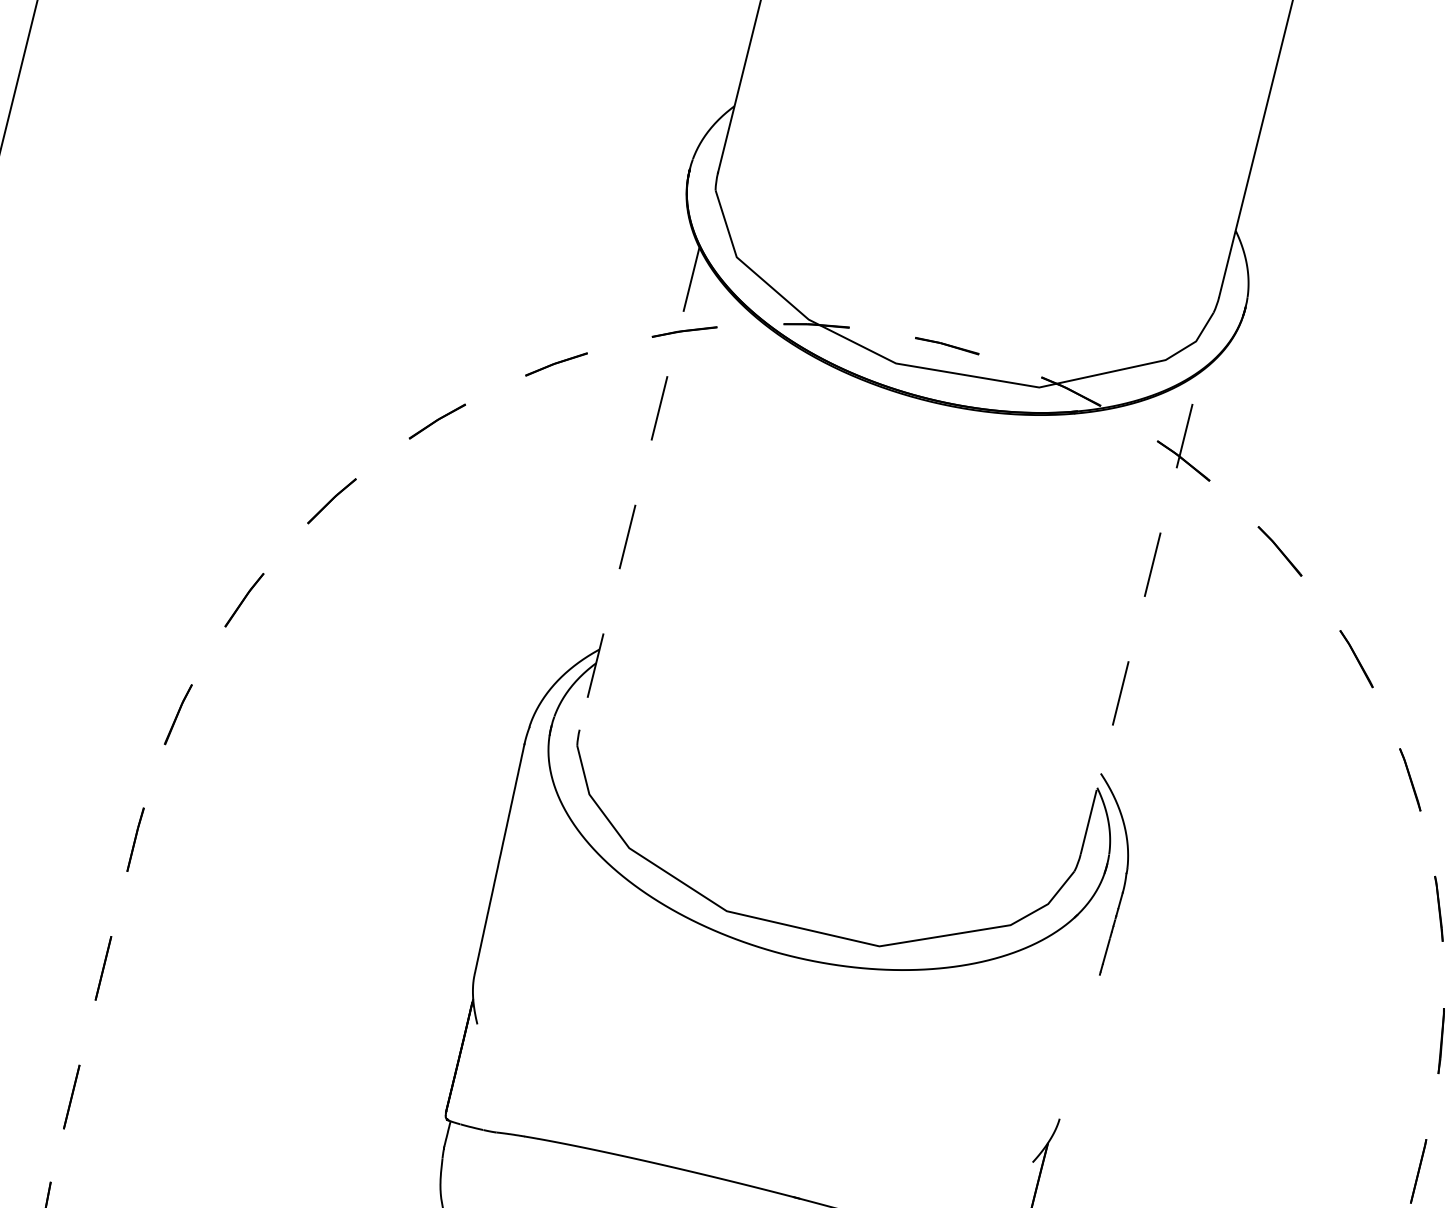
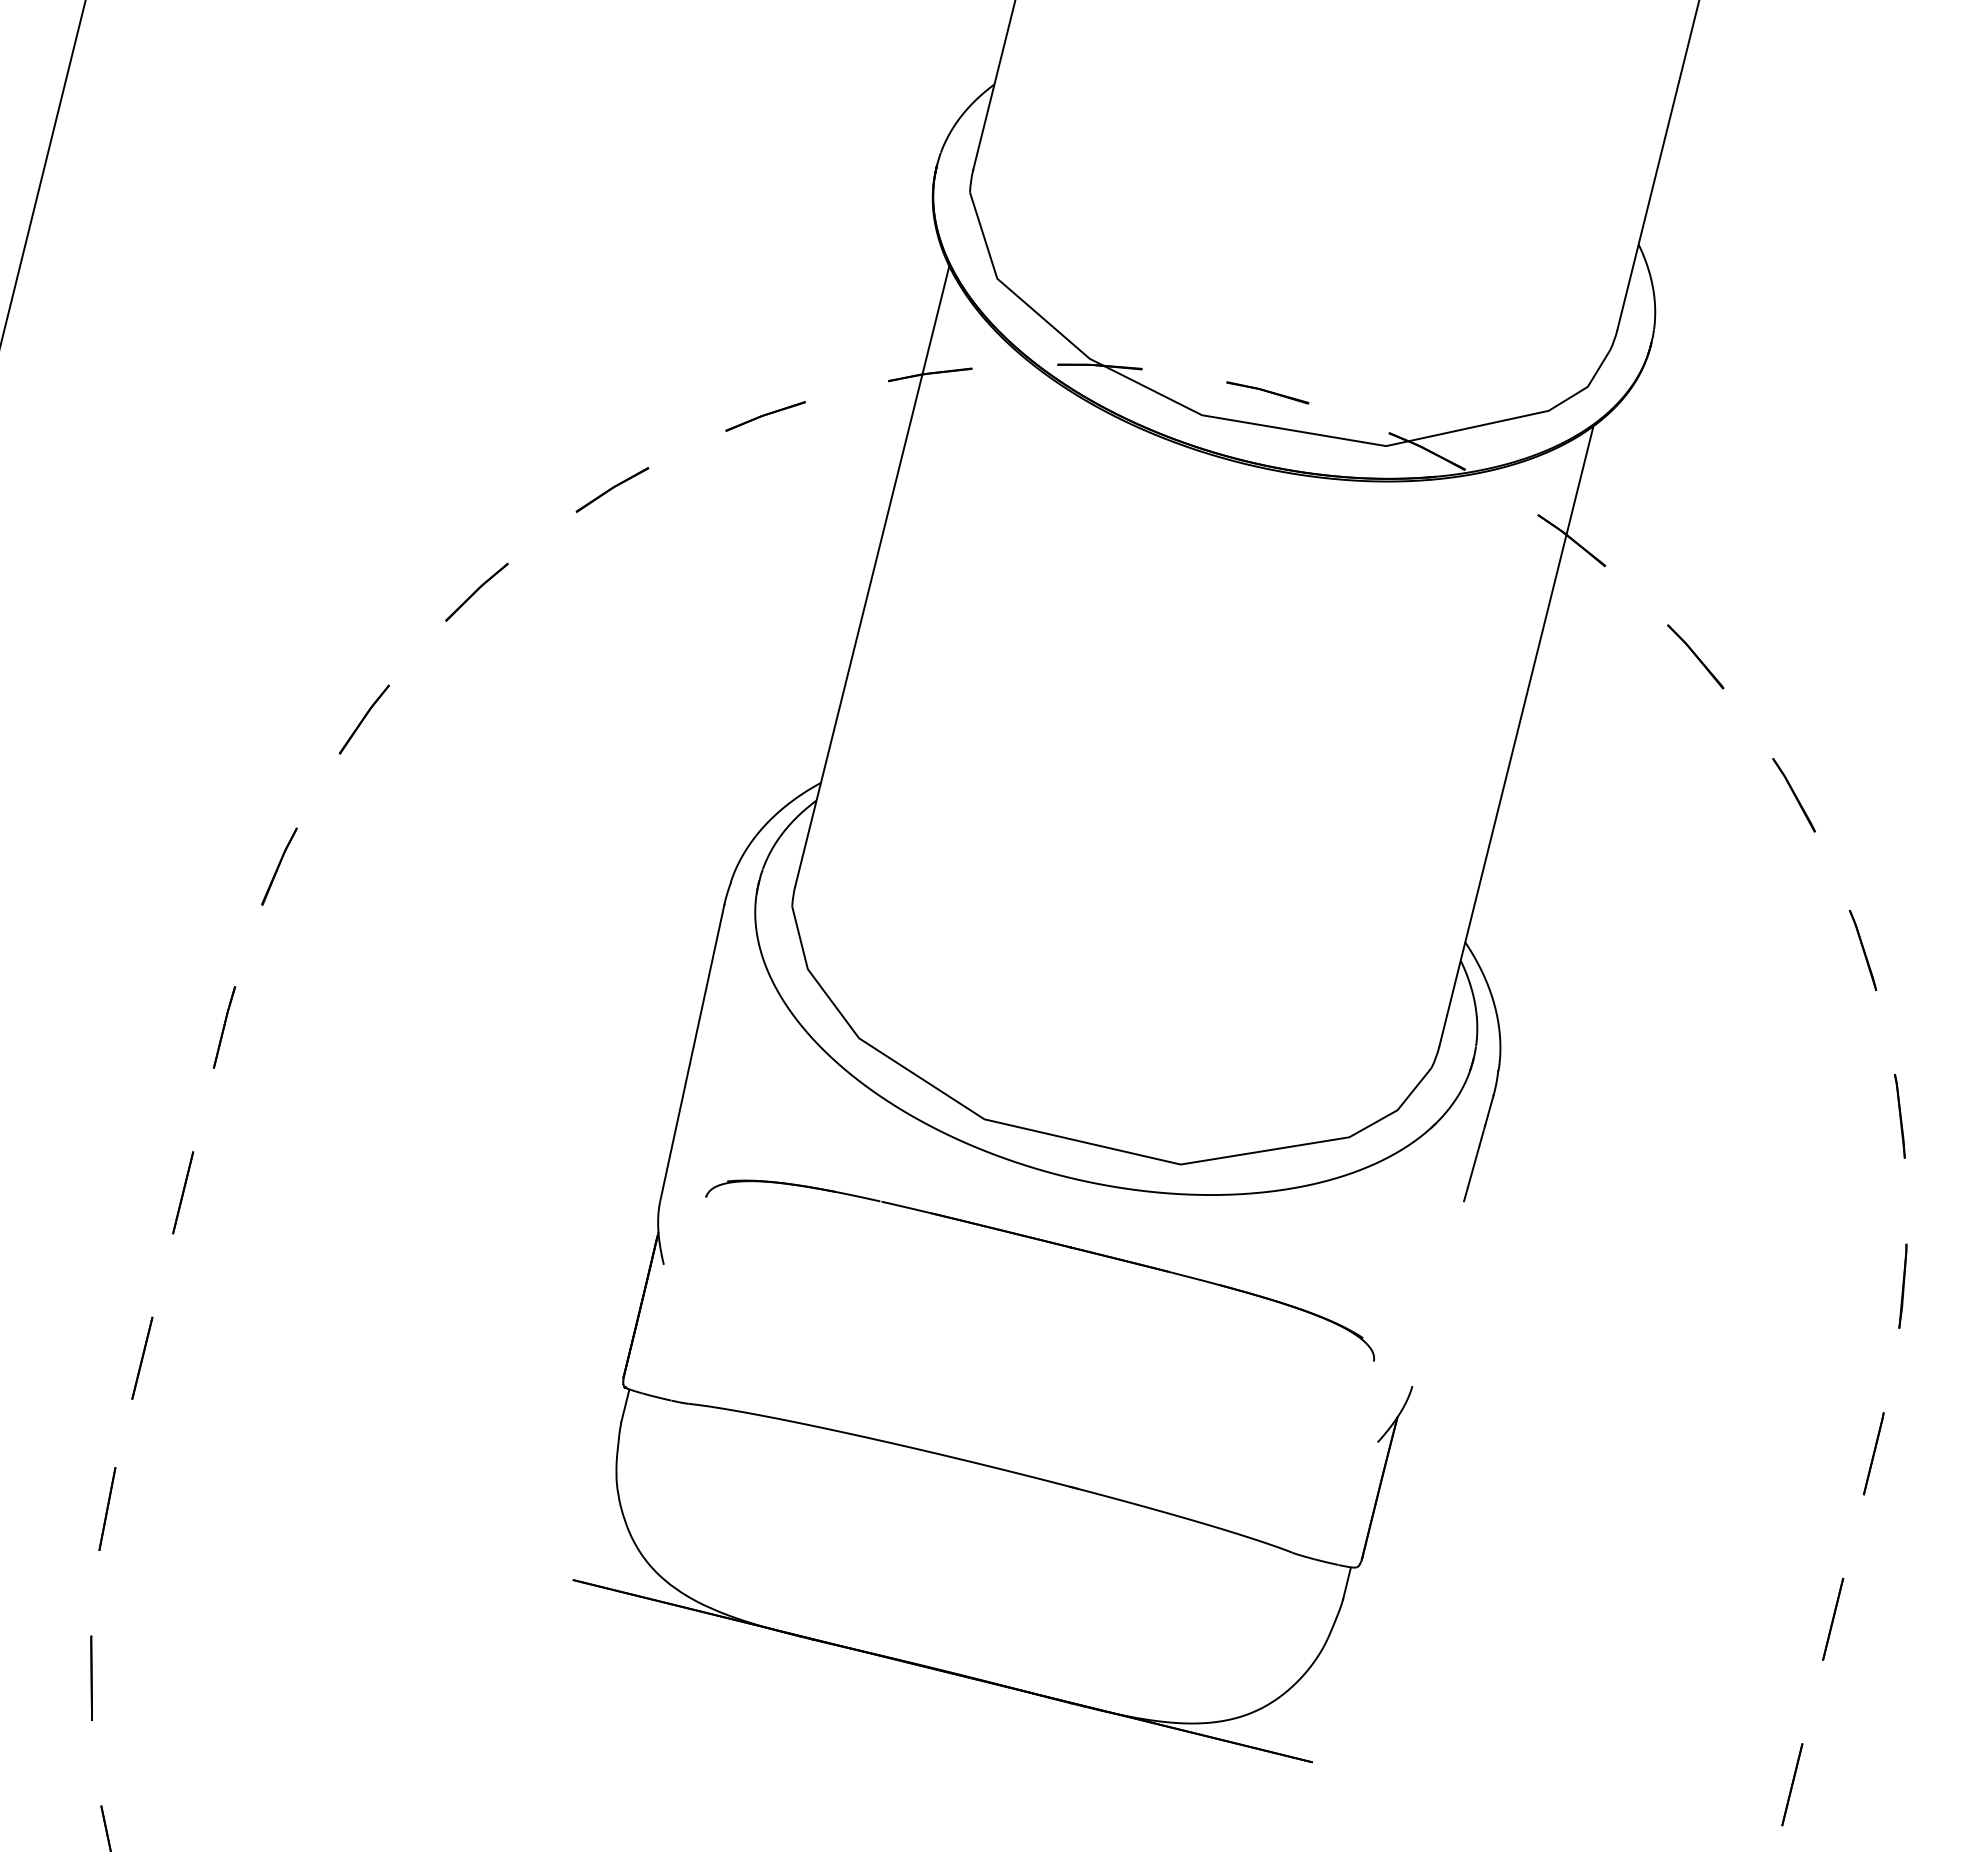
line: (639, 488) -> (872, 576), dashed -> solid
line: (1140, 612) -> (1516, 735), dashed -> solid
part: (774, 1007) -> (1045, 1242), added

